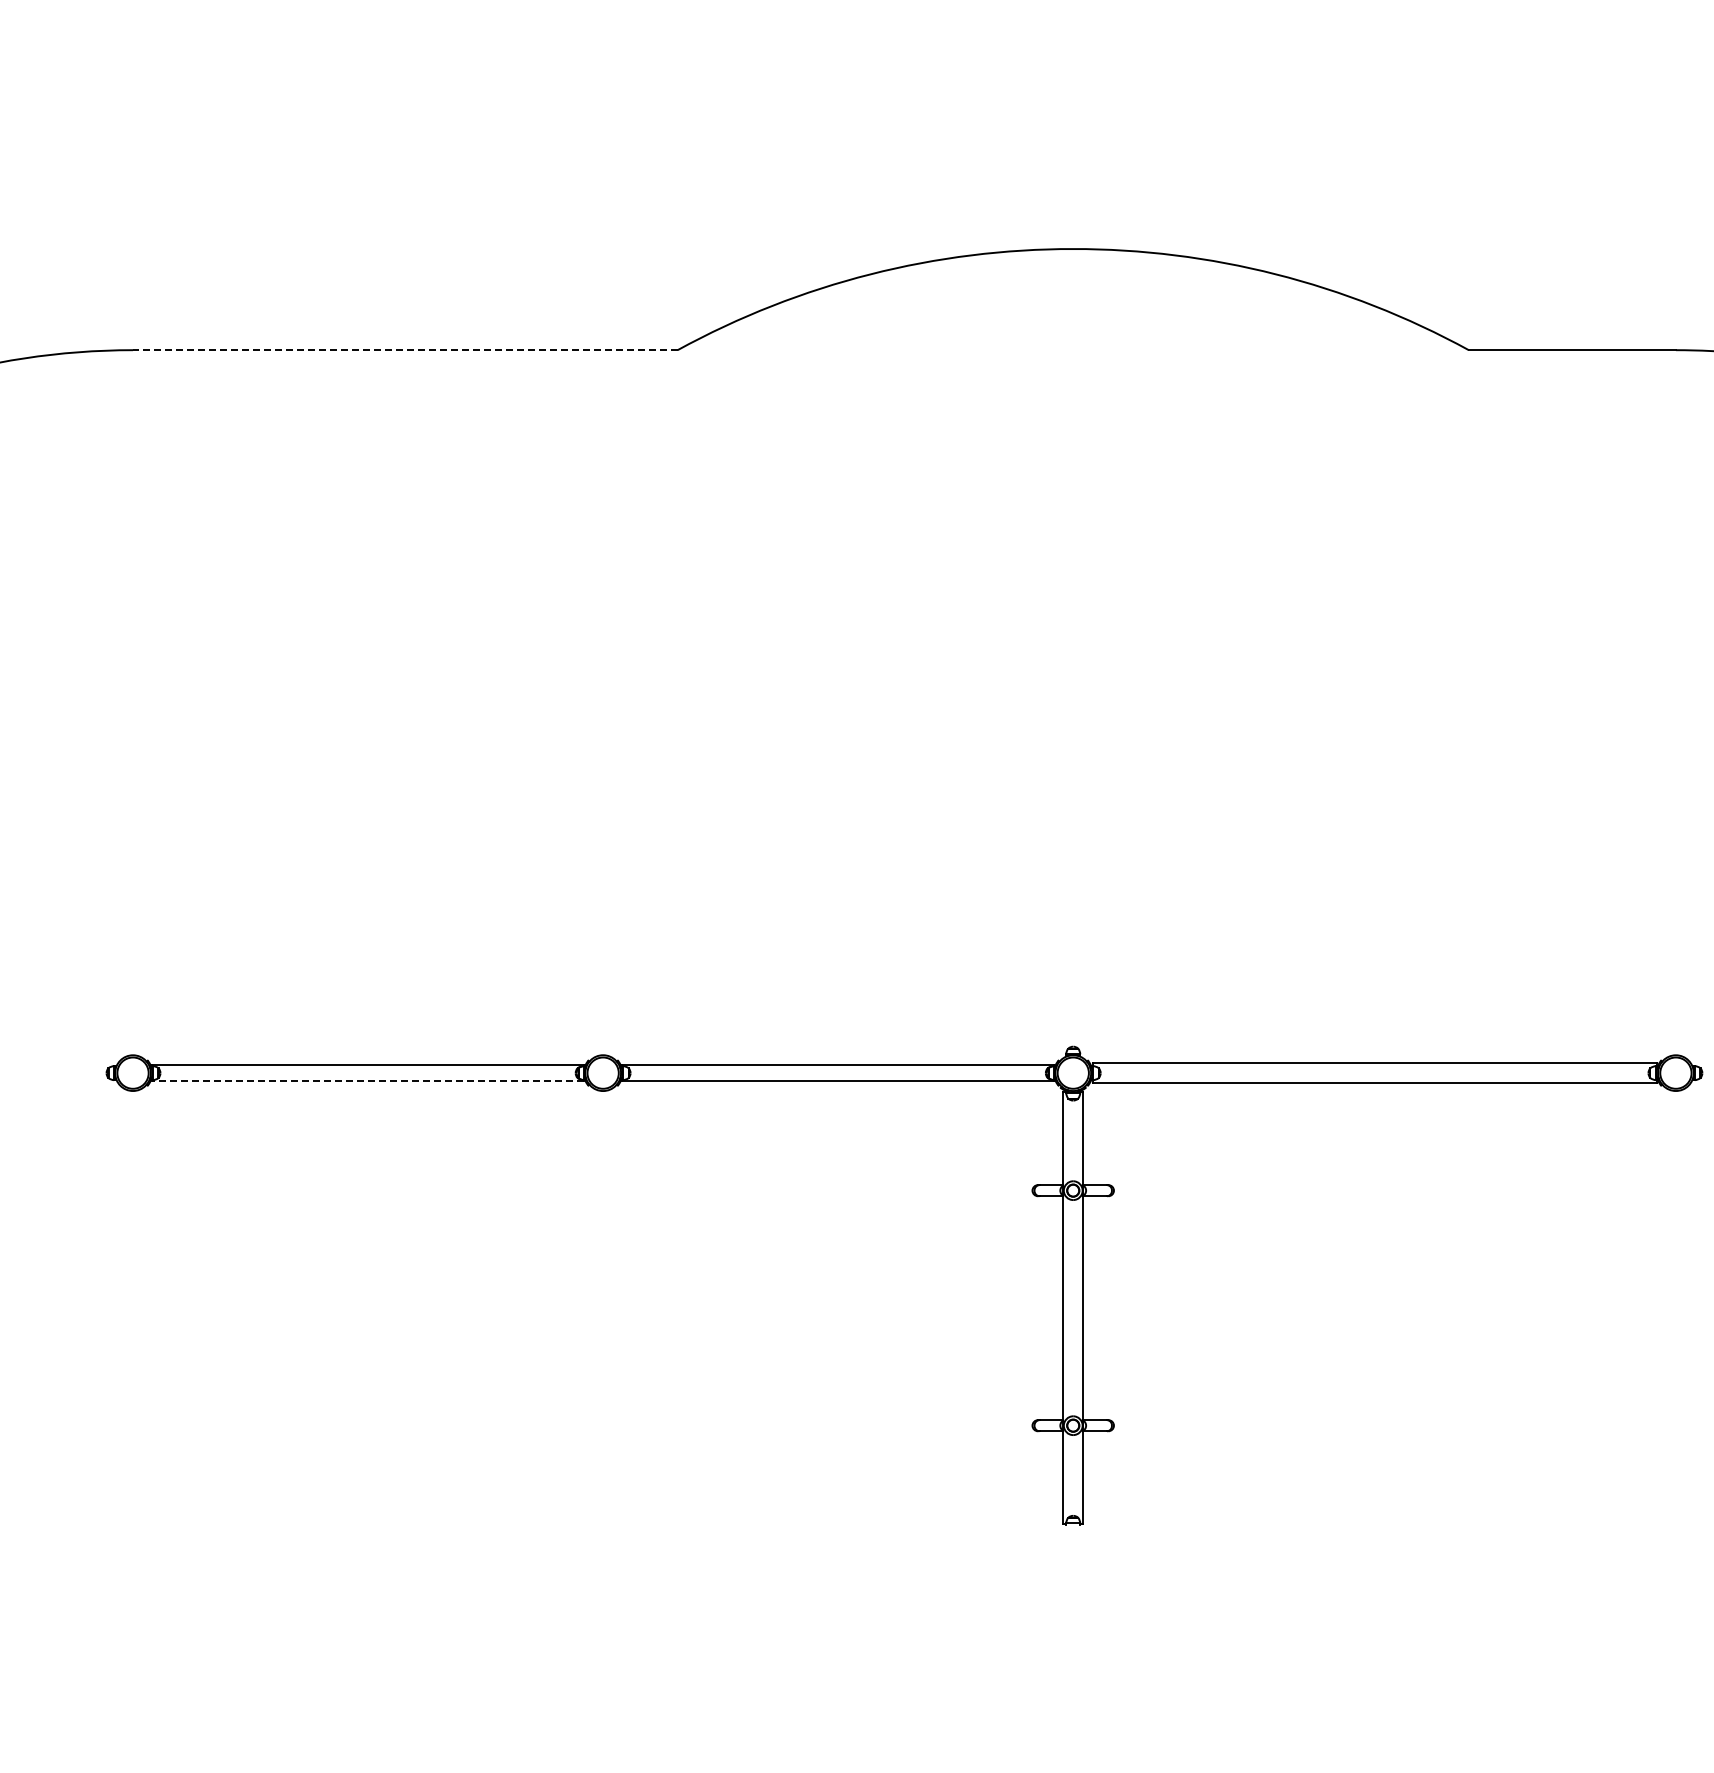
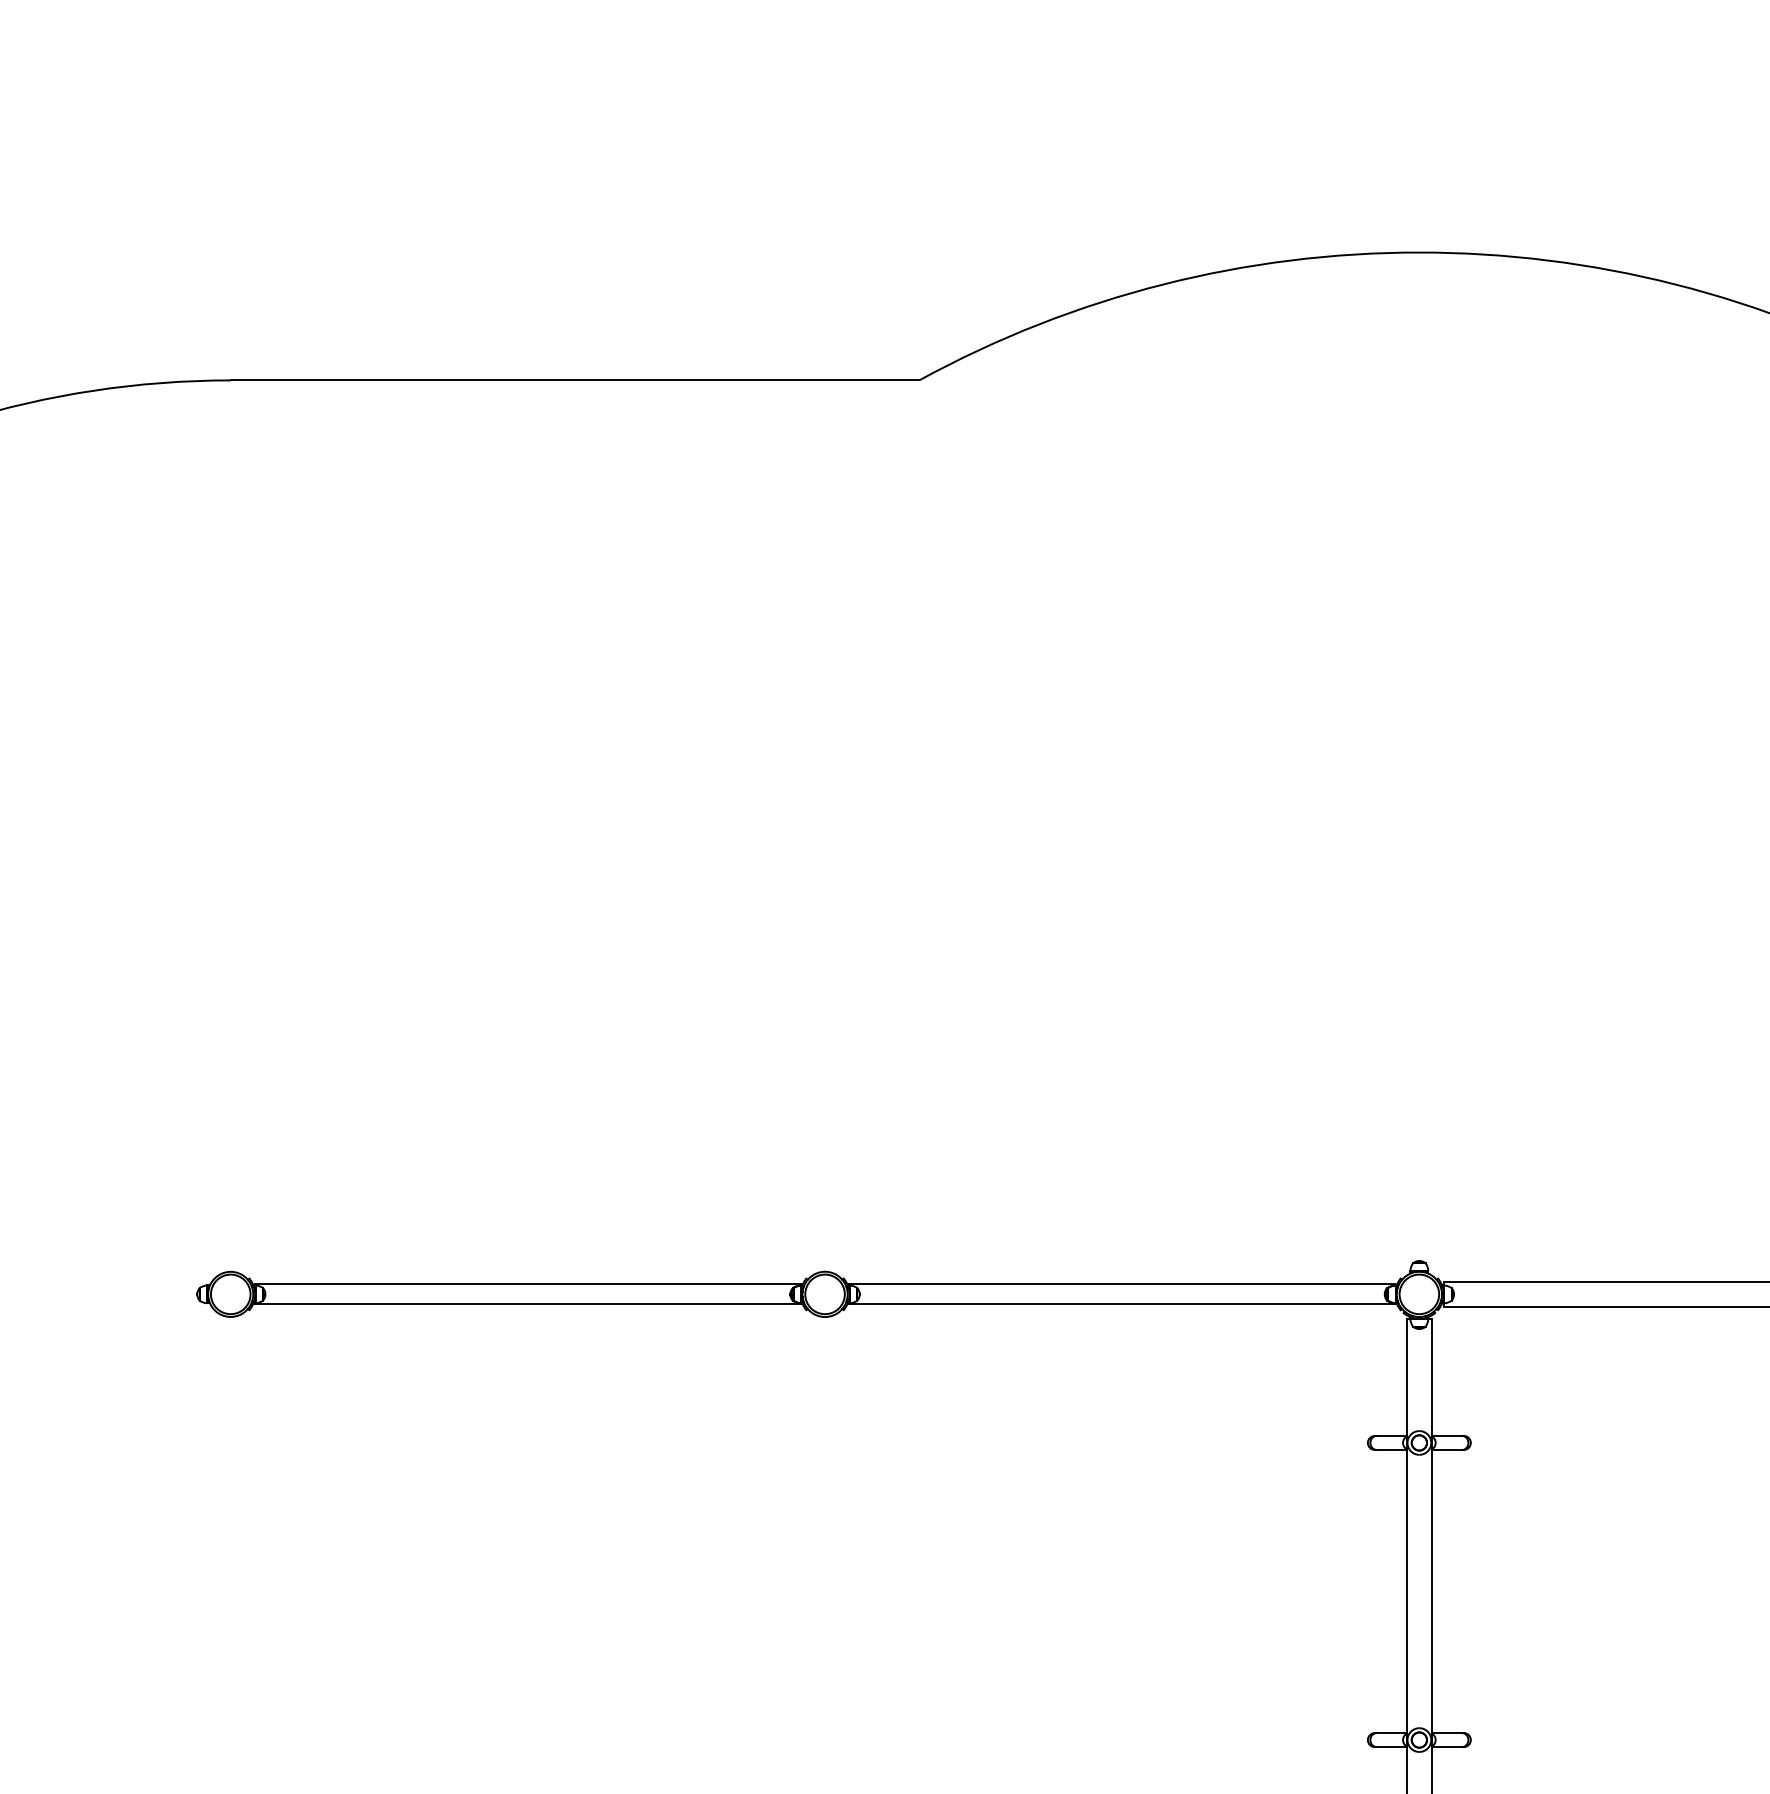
line: (404, 350) -> (573, 380), dashed -> solid
line: (368, 1081) -> (528, 1304), dashed -> solid

